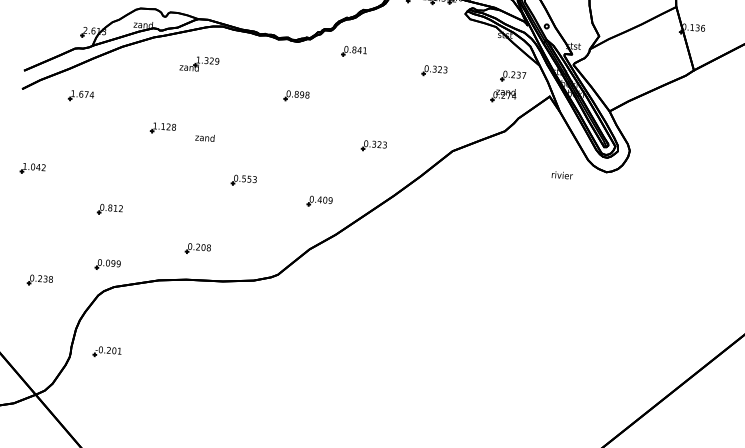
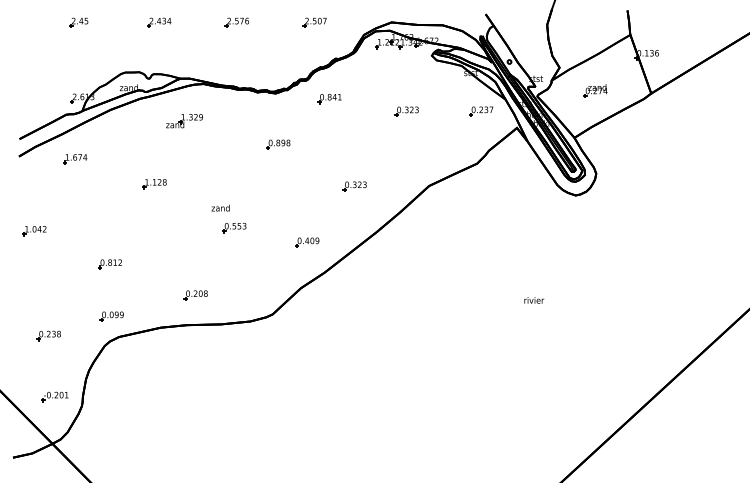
part: (503, 94) -> (595, 90), moved
text: (204, 137) -> (220, 207), moved
text: (562, 175) -> (534, 300), moved
part: (106, 351) -> (54, 396), moved

